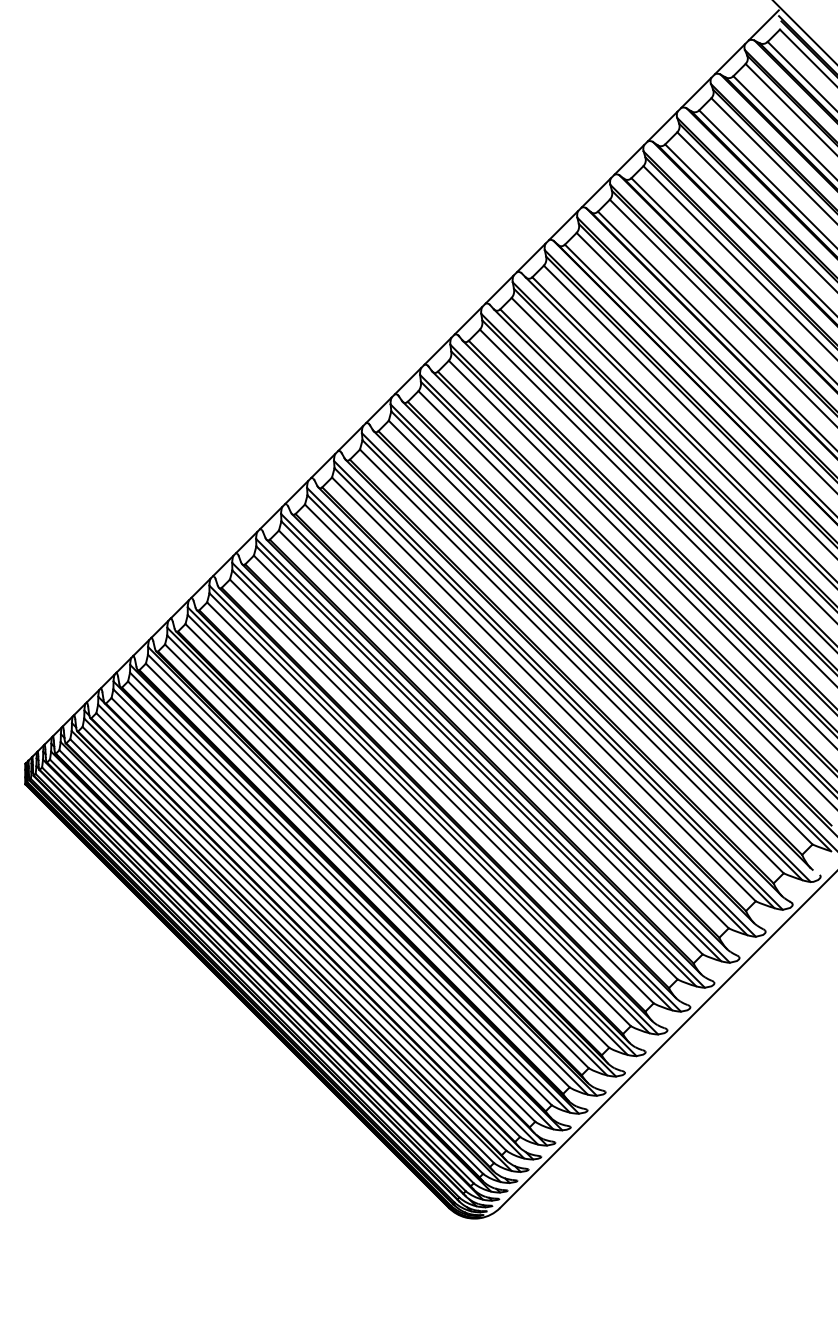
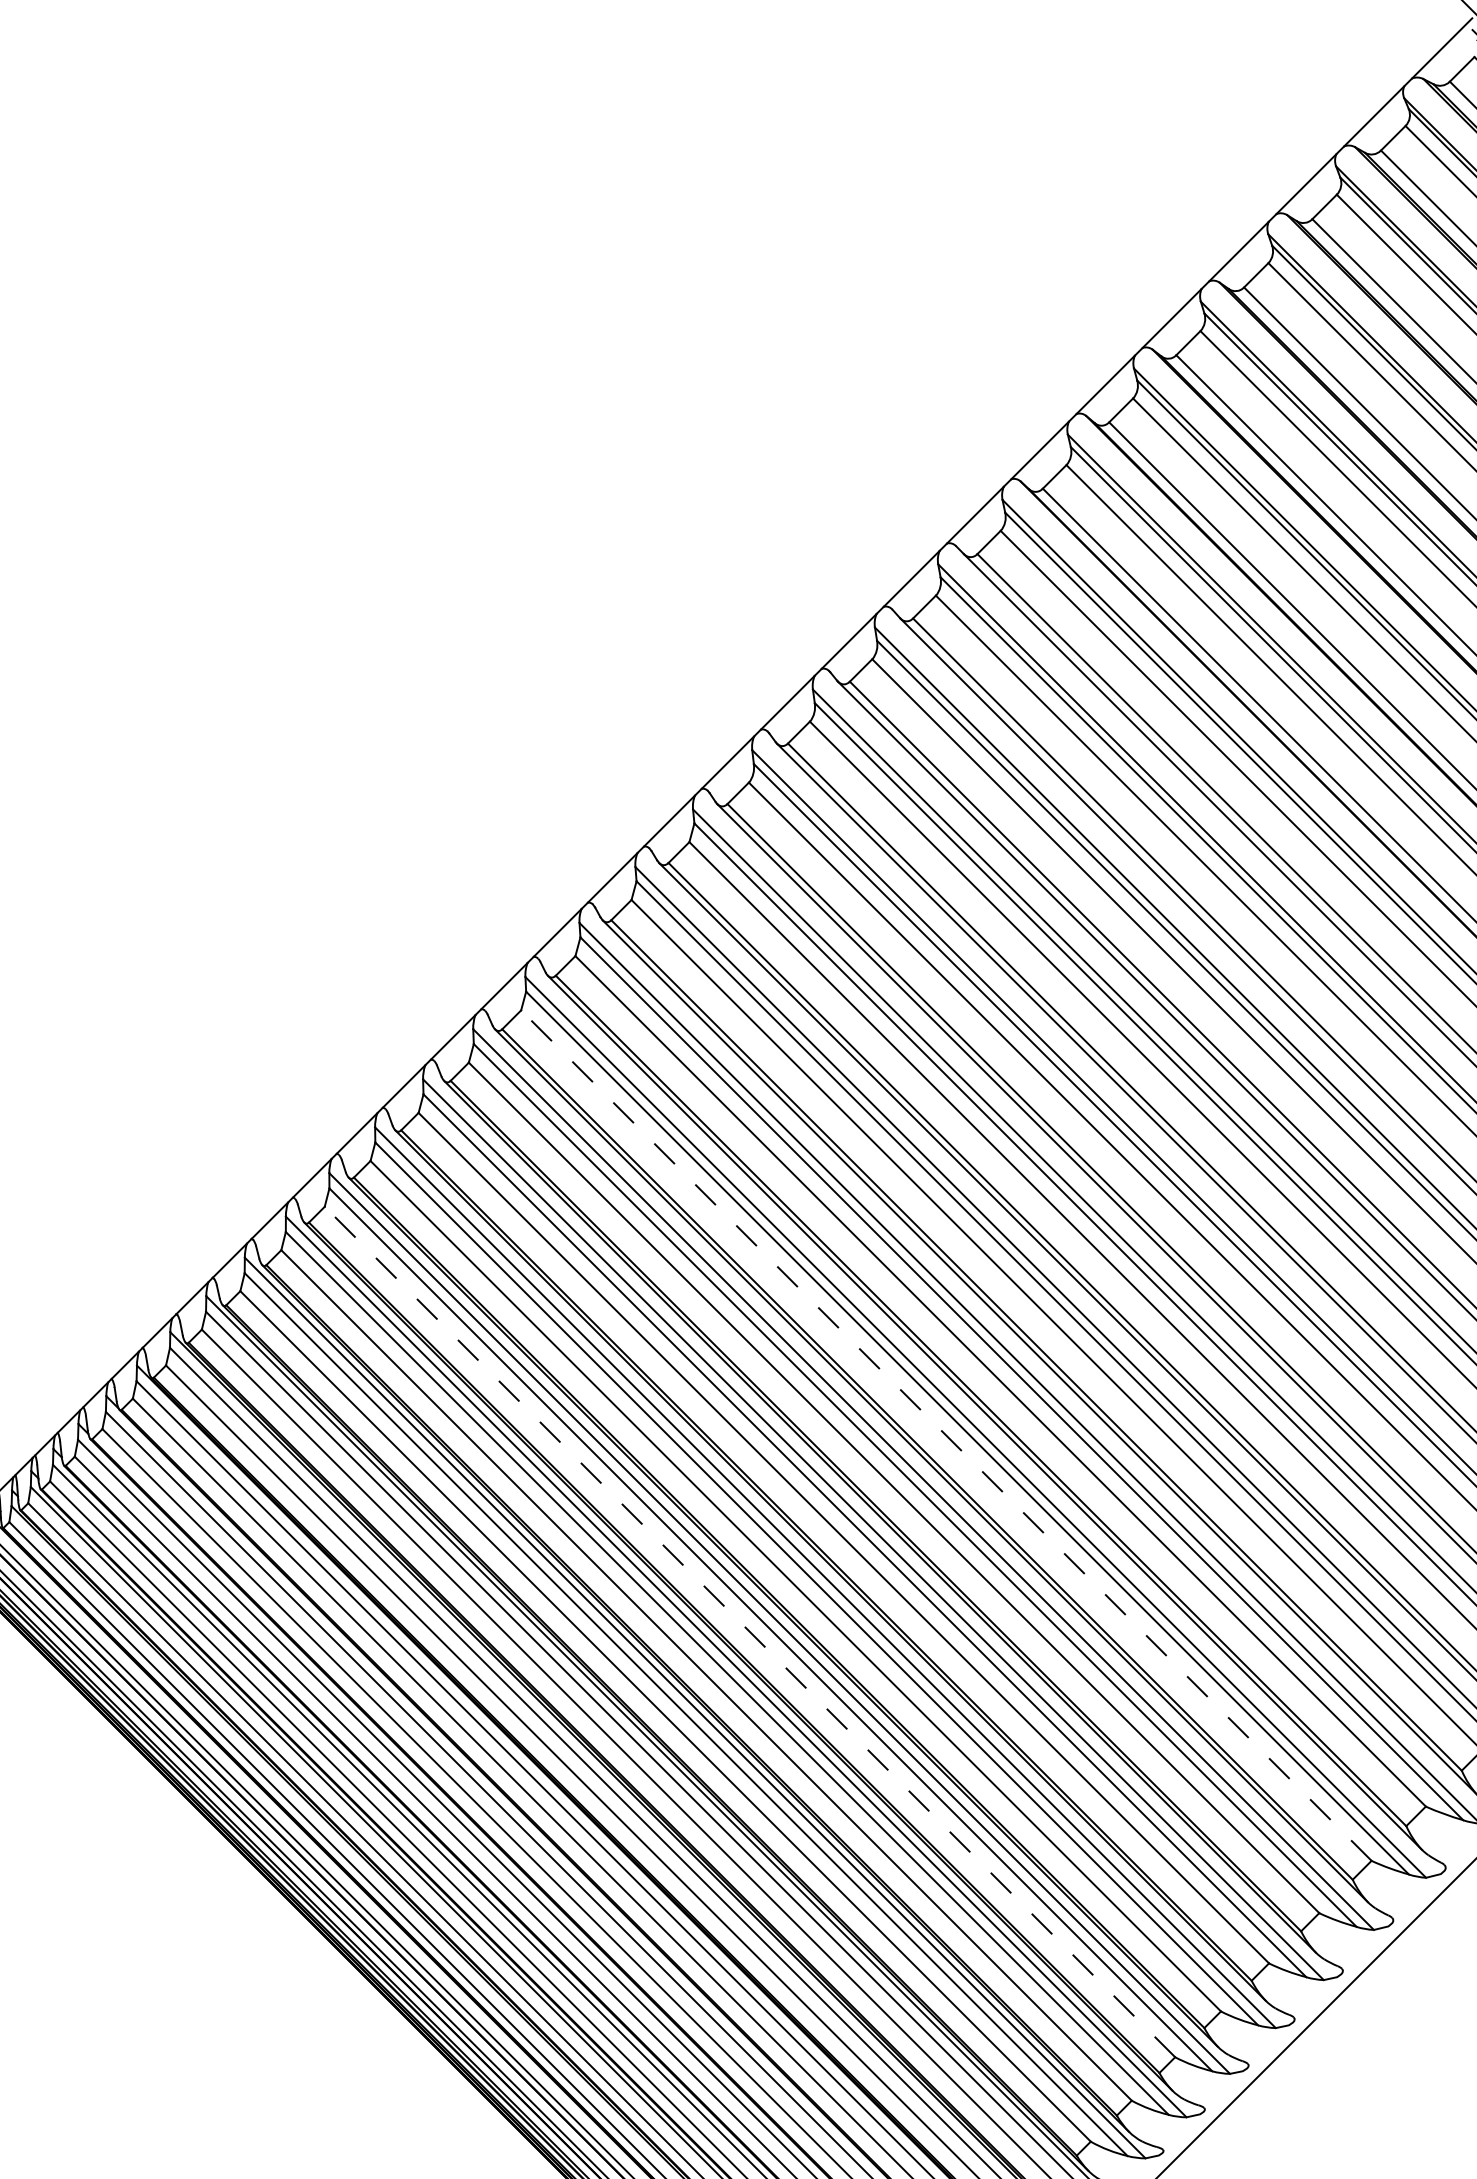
line: (516, 716) -> (945, 1435), solid -> dashed
line: (419, 814) -> (750, 1632), solid -> dashed

